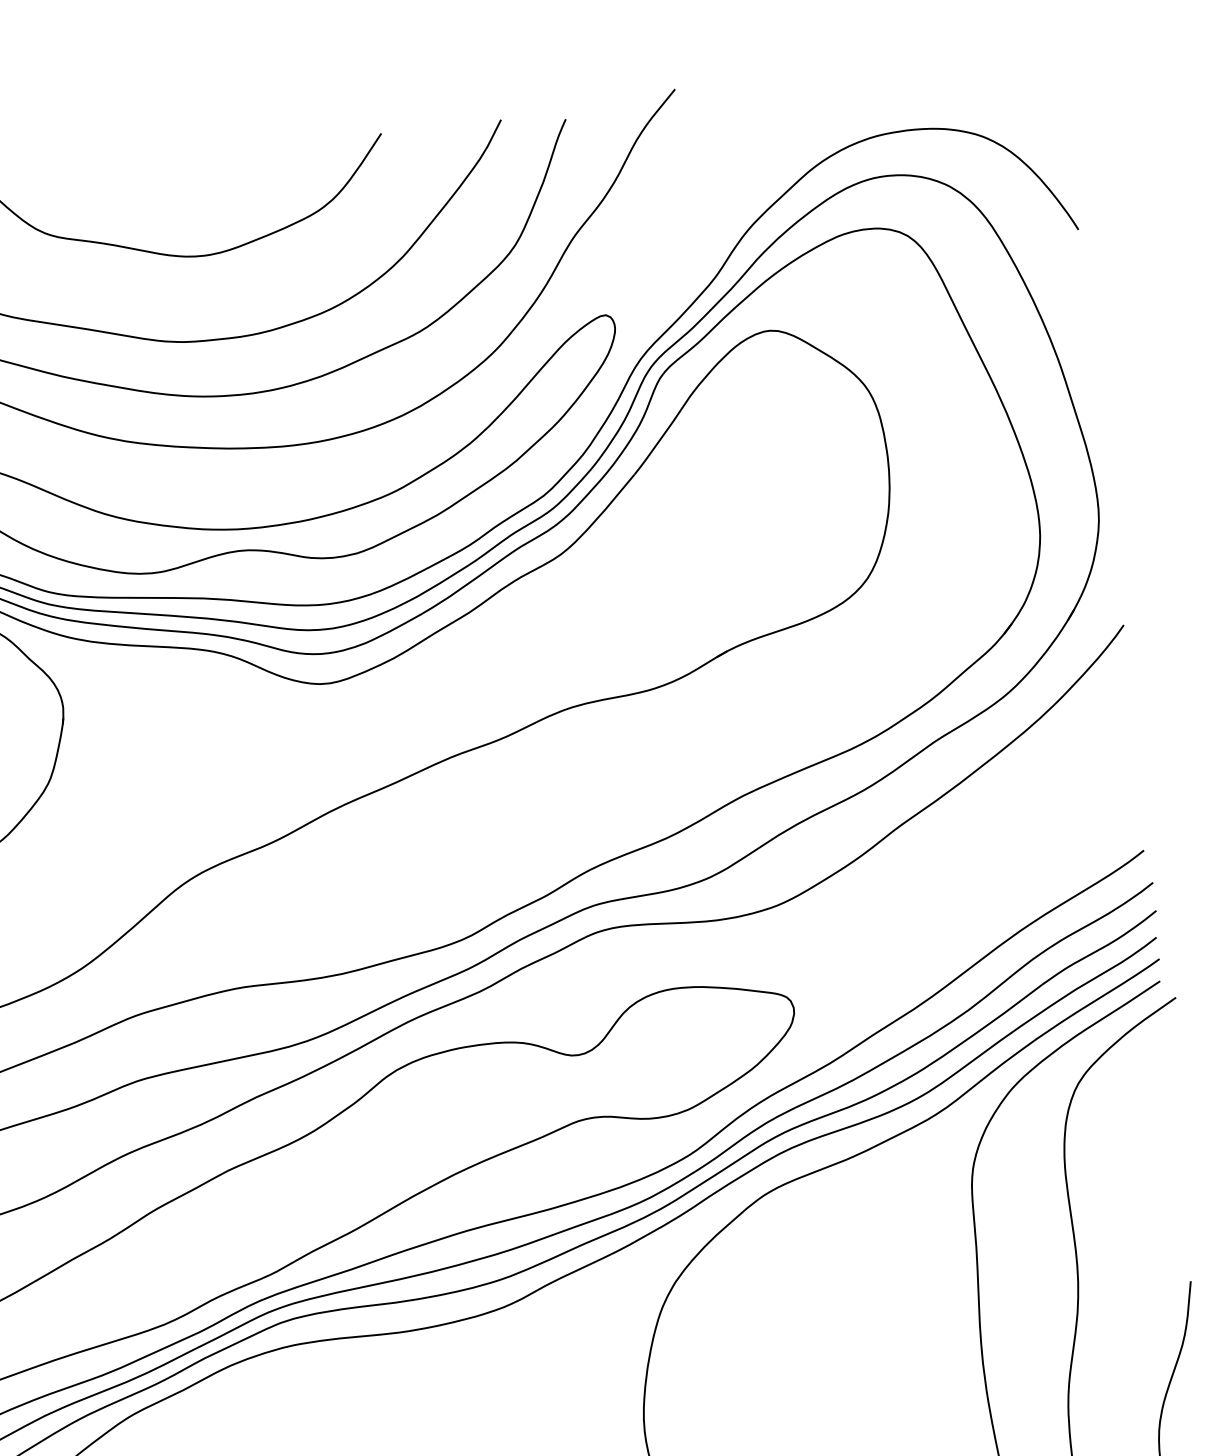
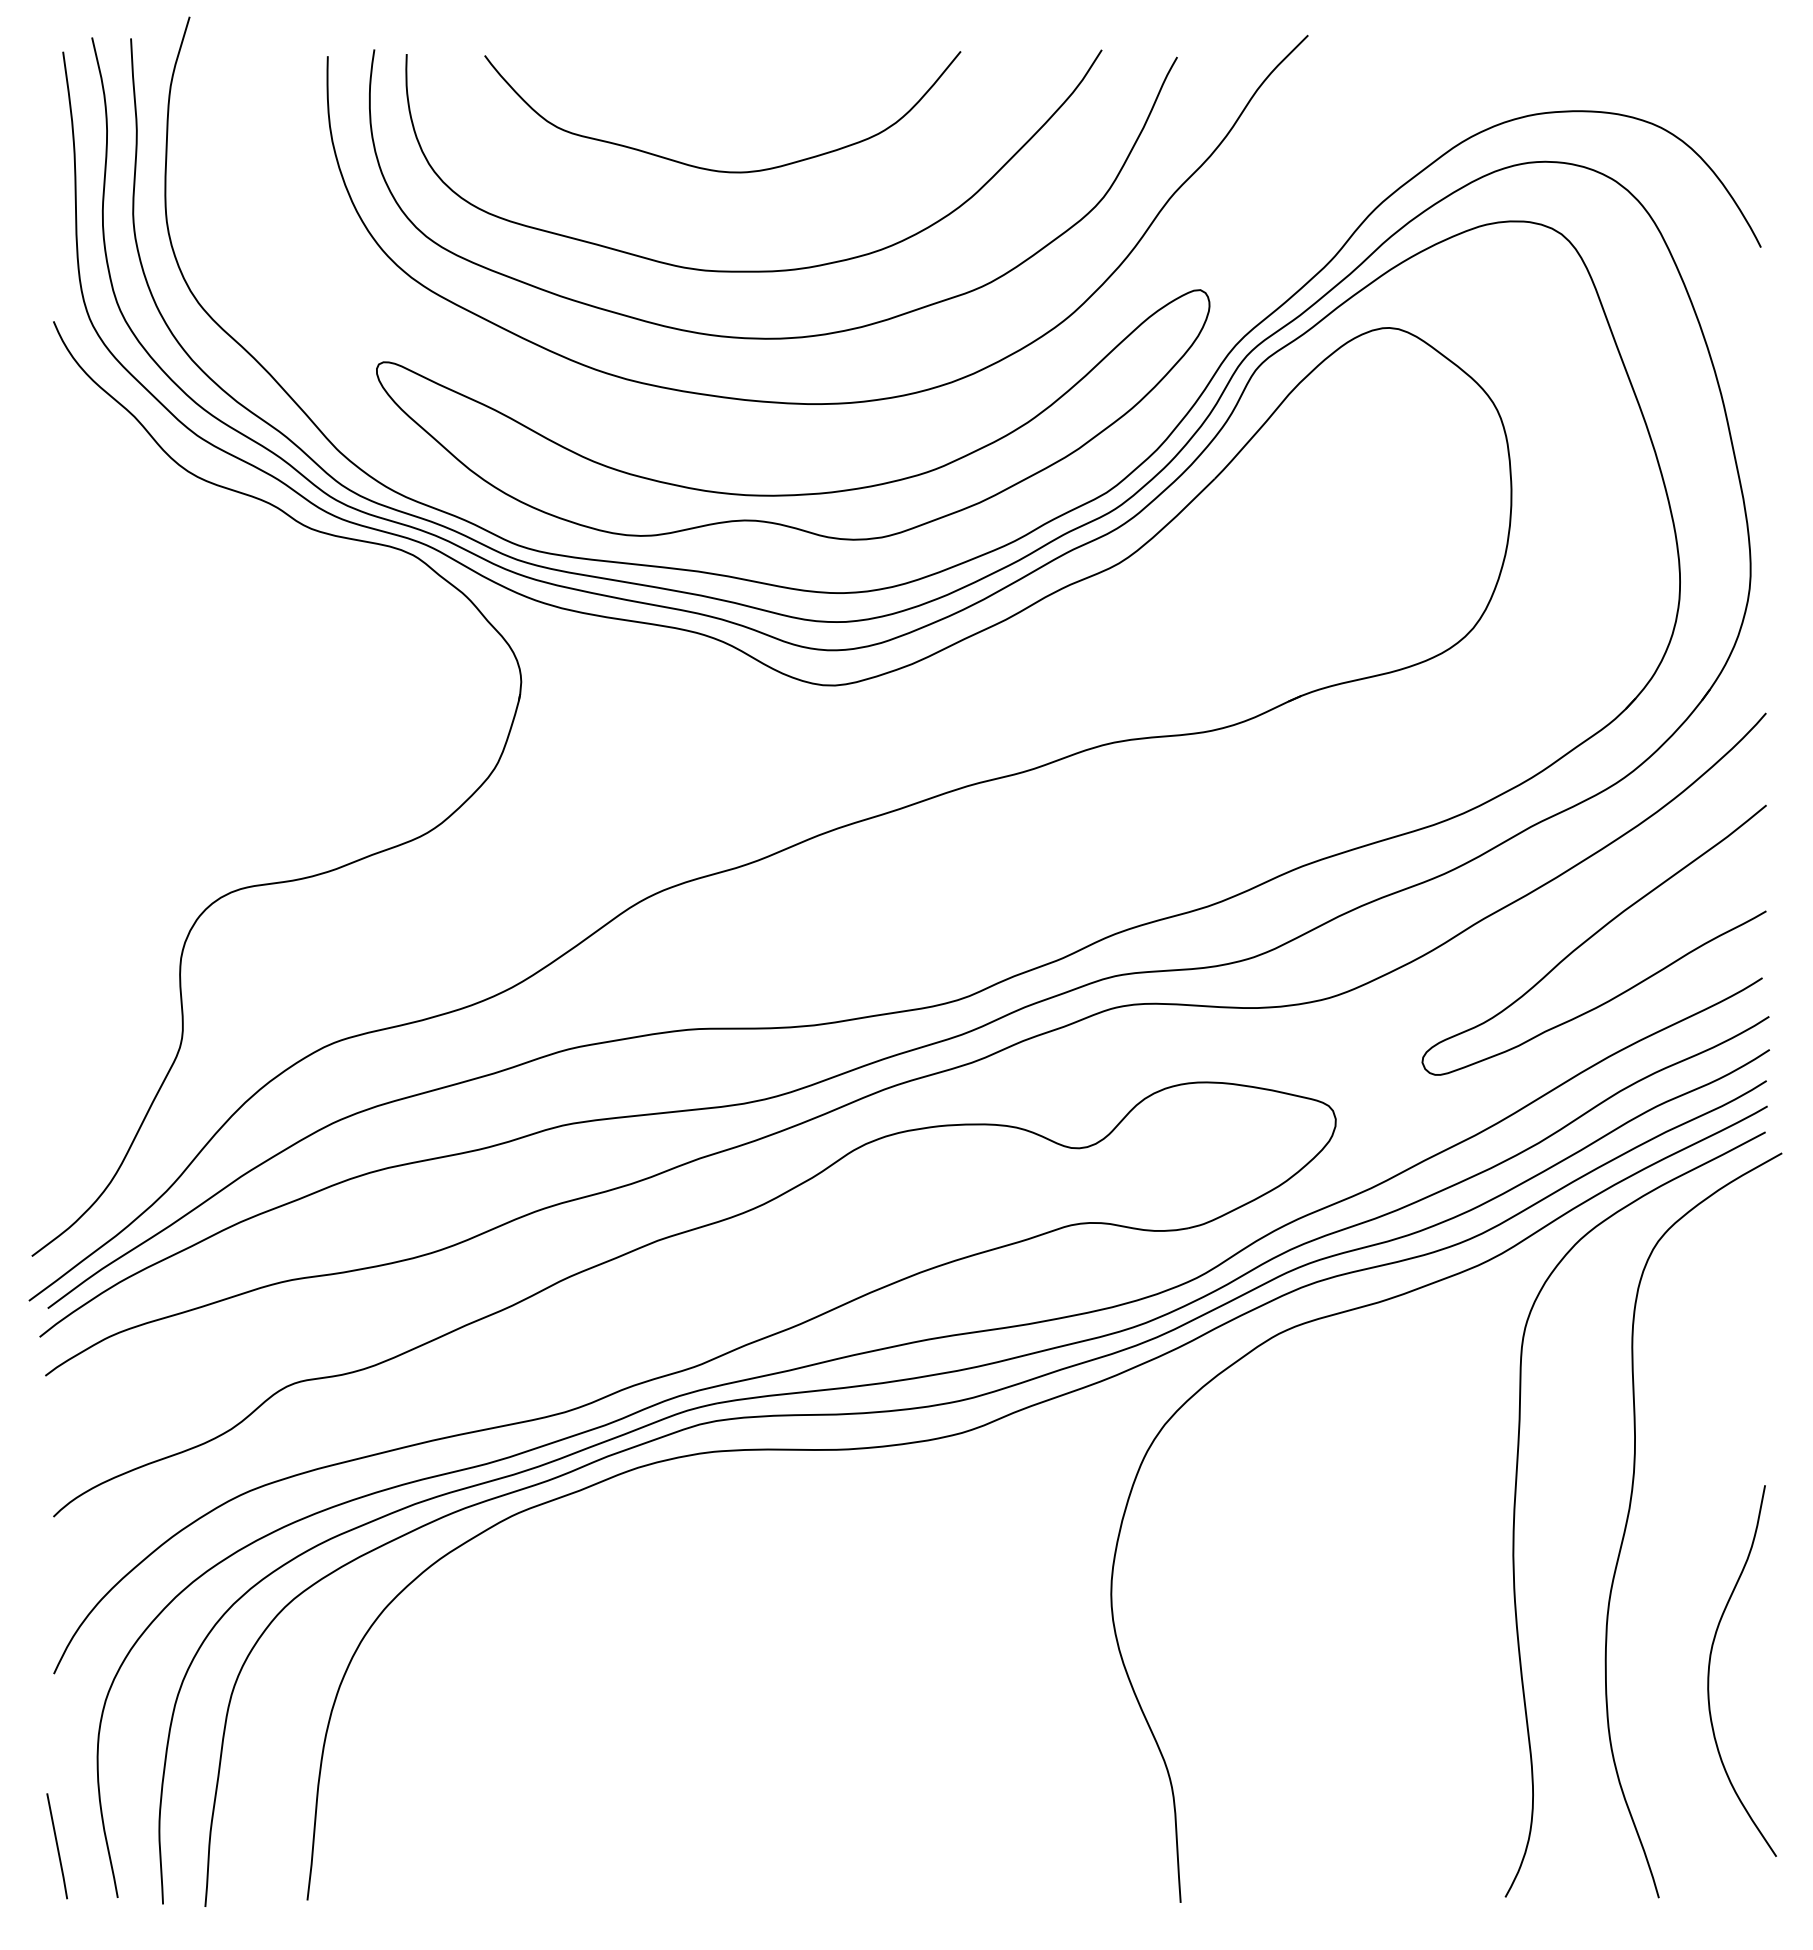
curve: (995, 830) -> (1592, 937), added

